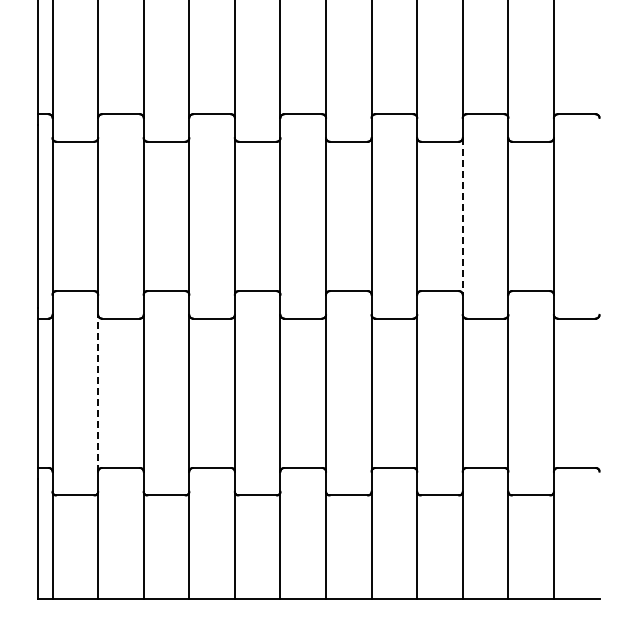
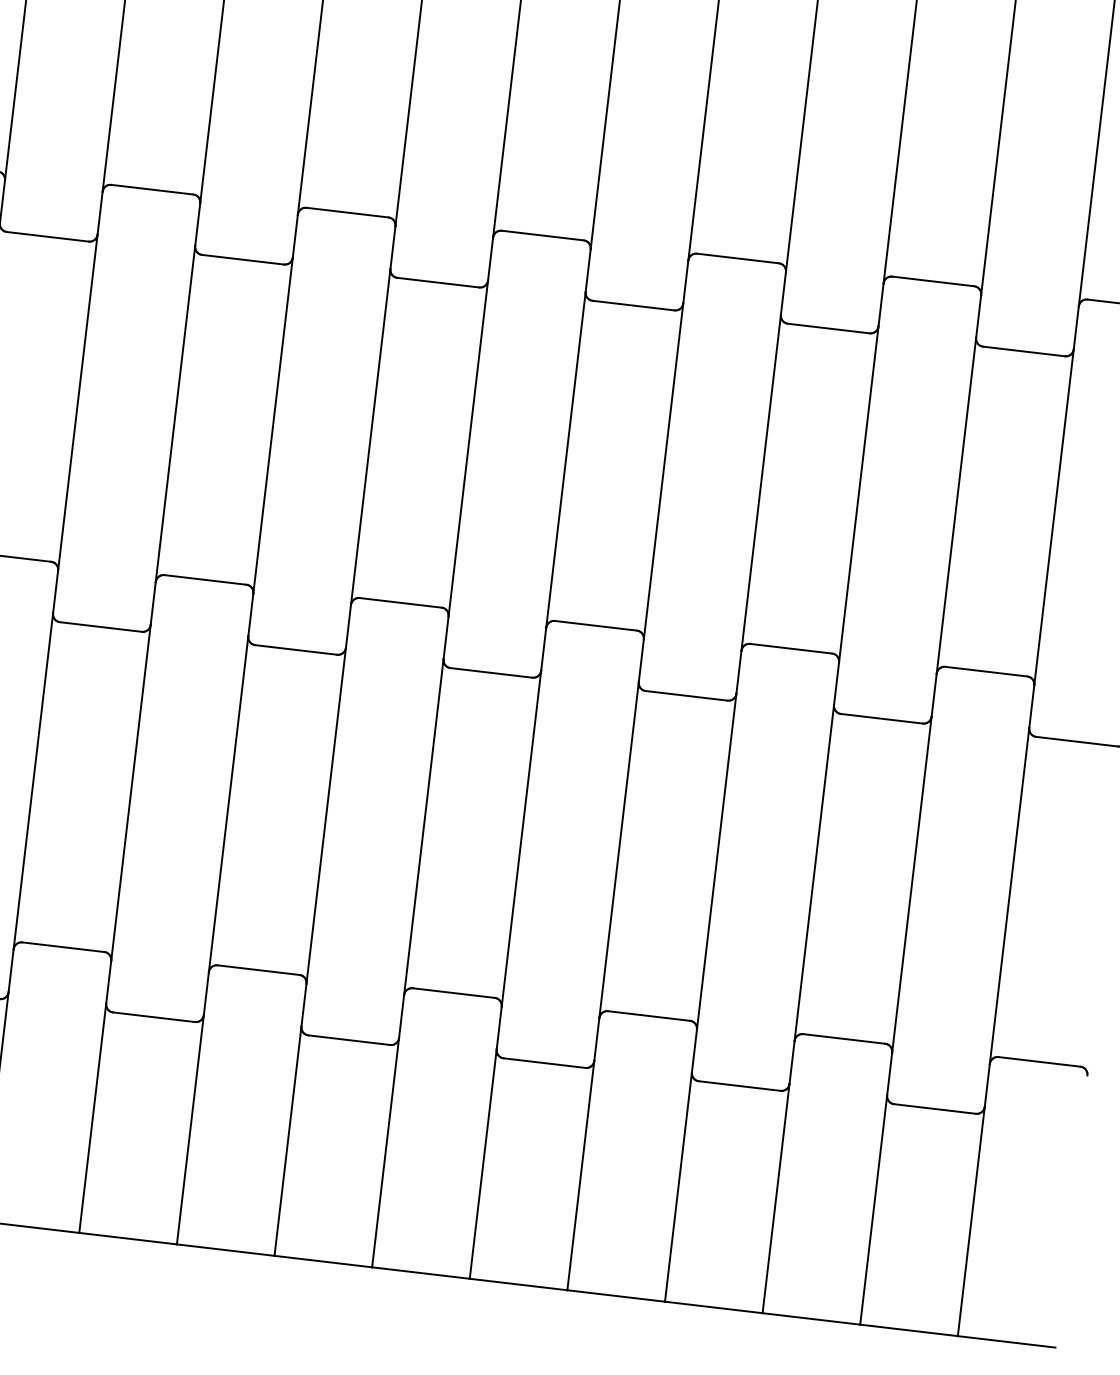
line: (462, 216) -> (858, 494), dashed -> solid
line: (98, 392) -> (34, 779), dashed -> solid

